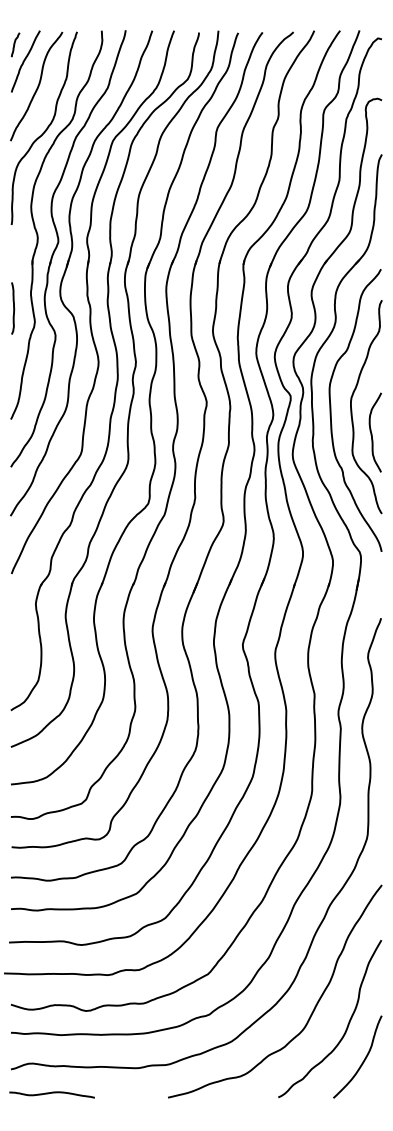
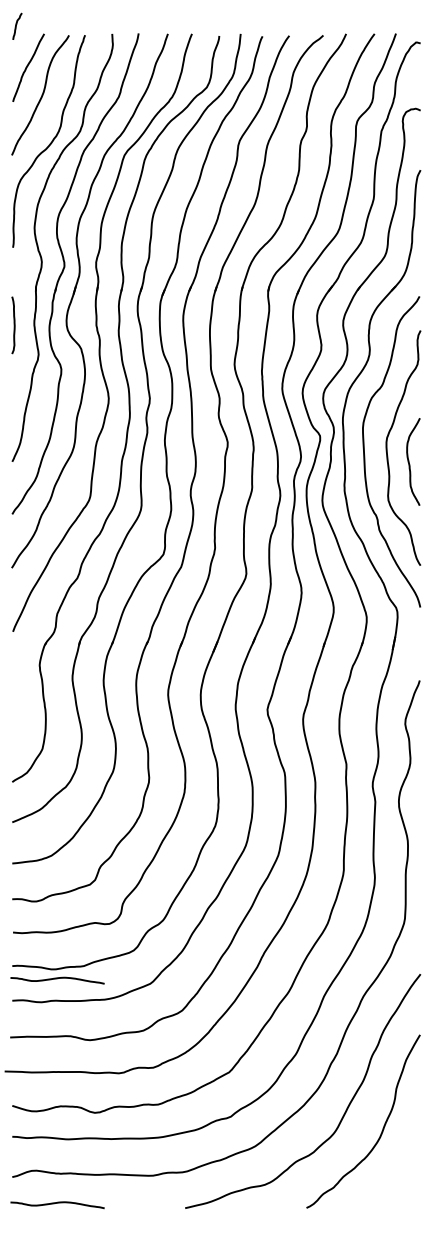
curve: (15, 44) -> (17, 25), moved
curve: (13, 308) -> (13, 325), moved
curve: (372, 433) -> (410, 462), moved
curve: (51, 889) -> (56, 979), added
curve: (362, 1061) -> (399, 1168), removed

